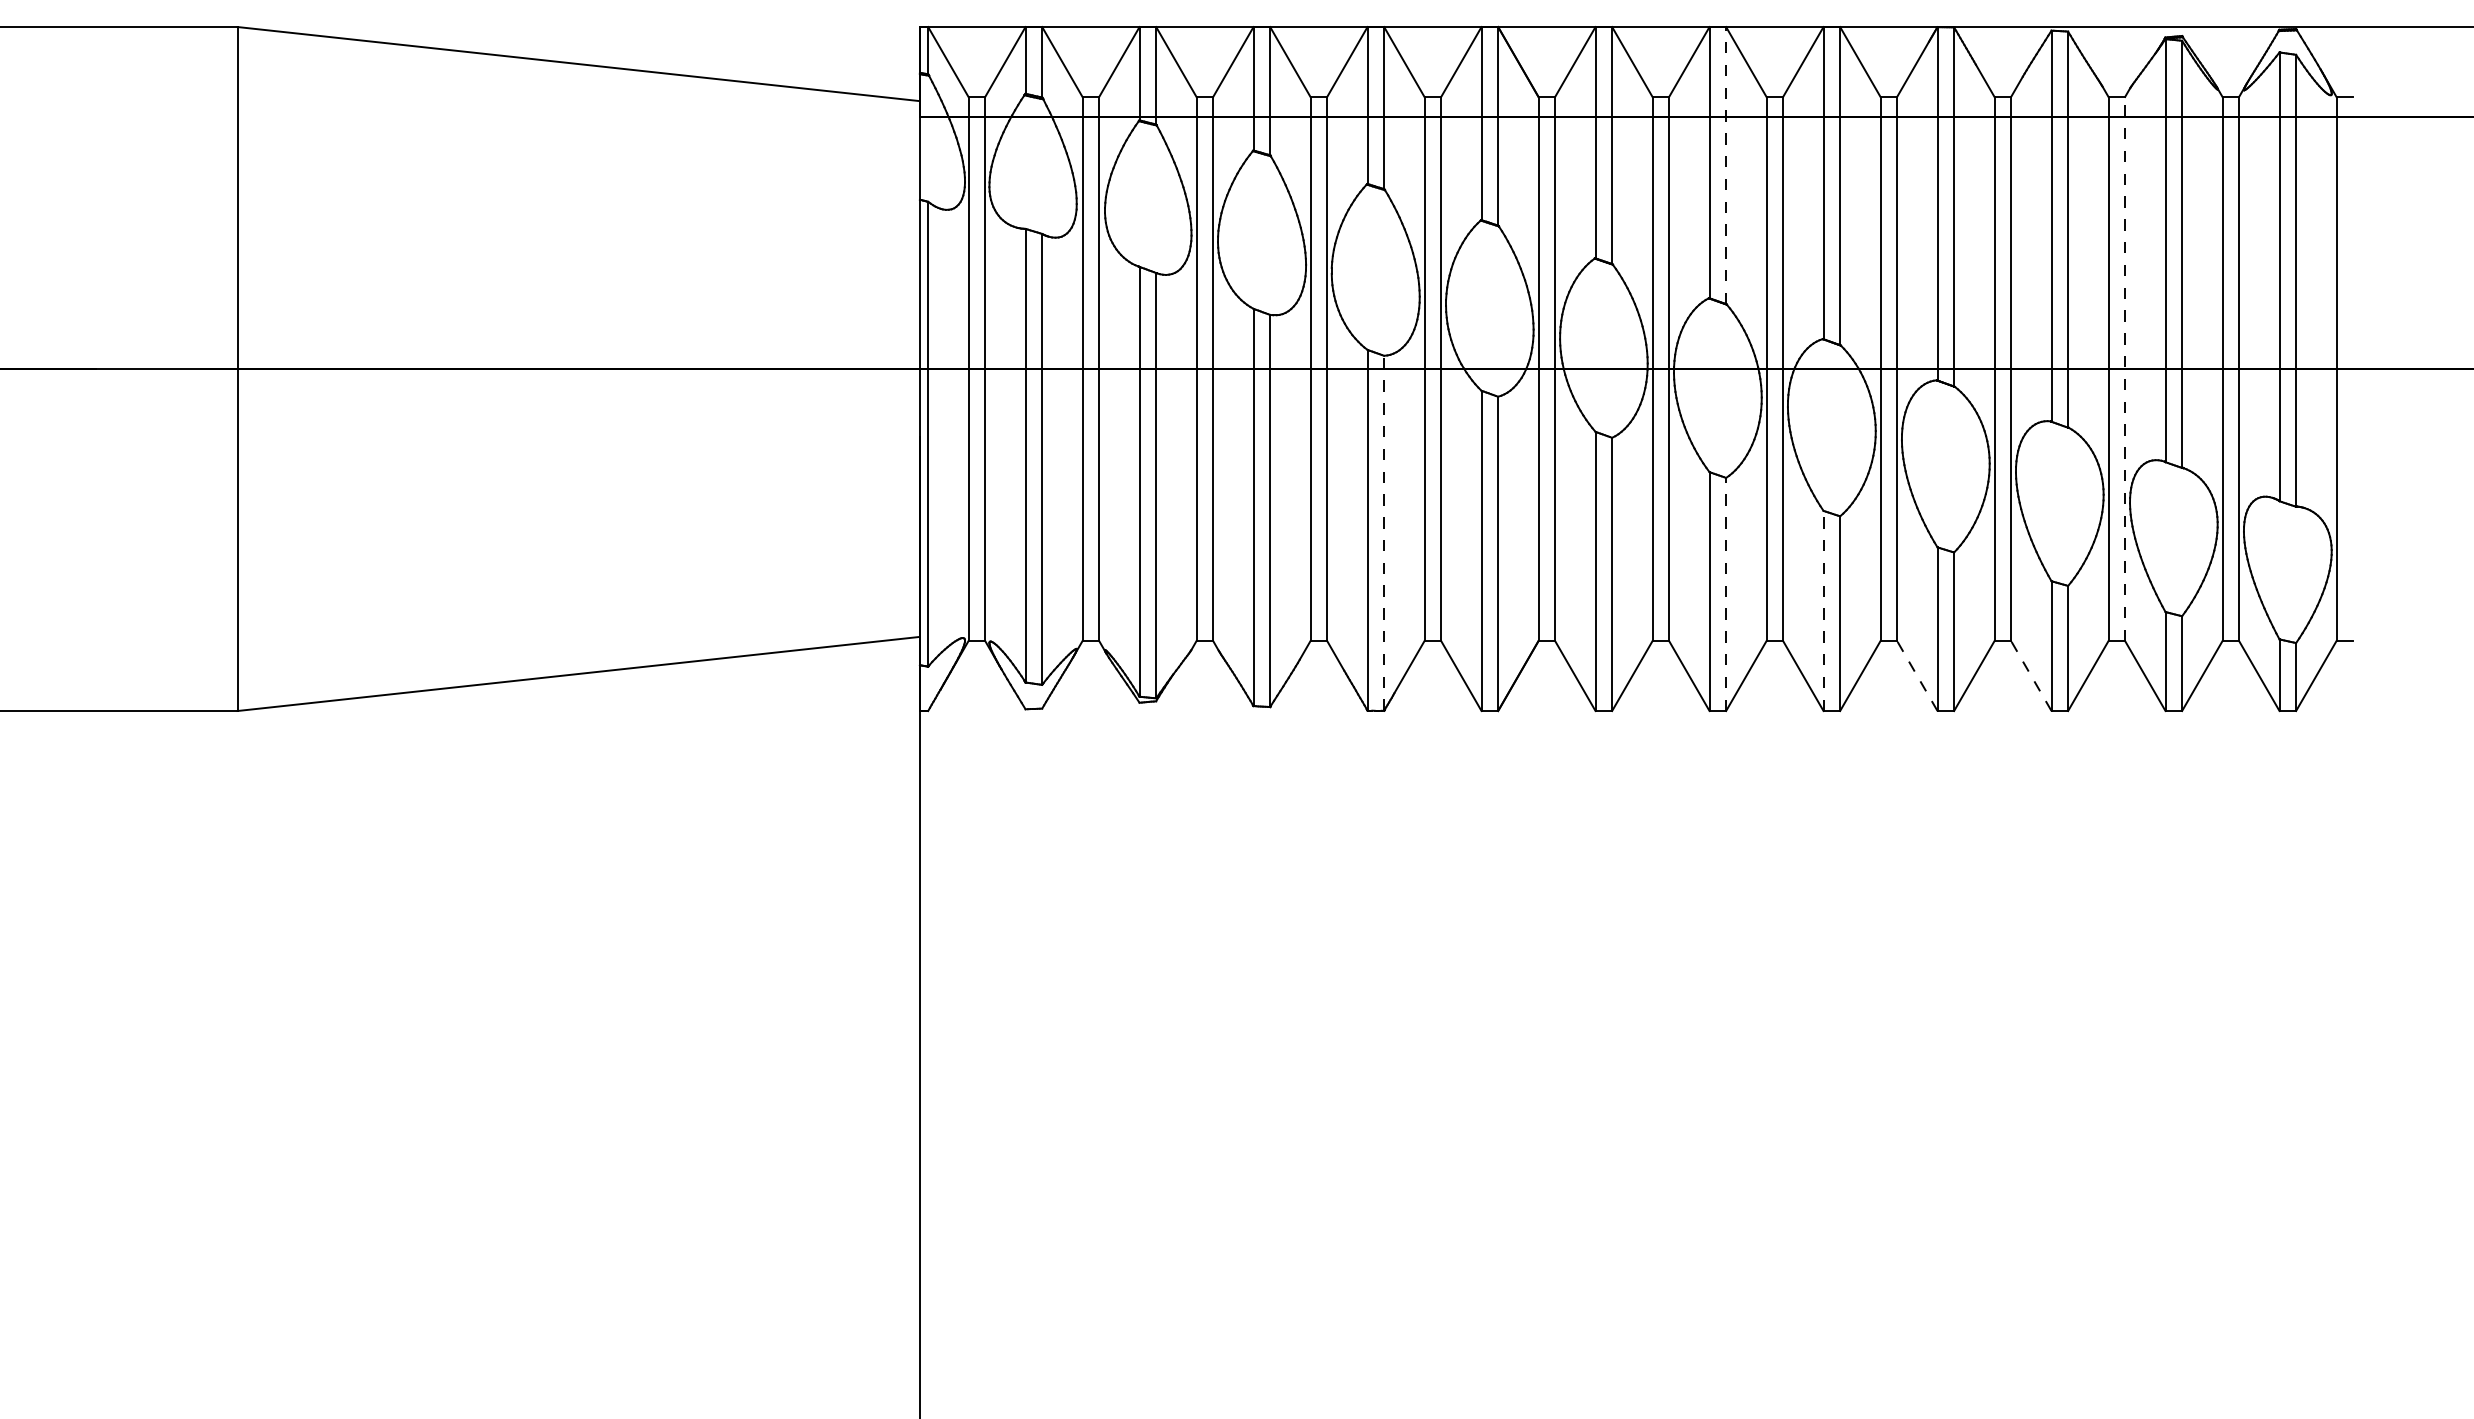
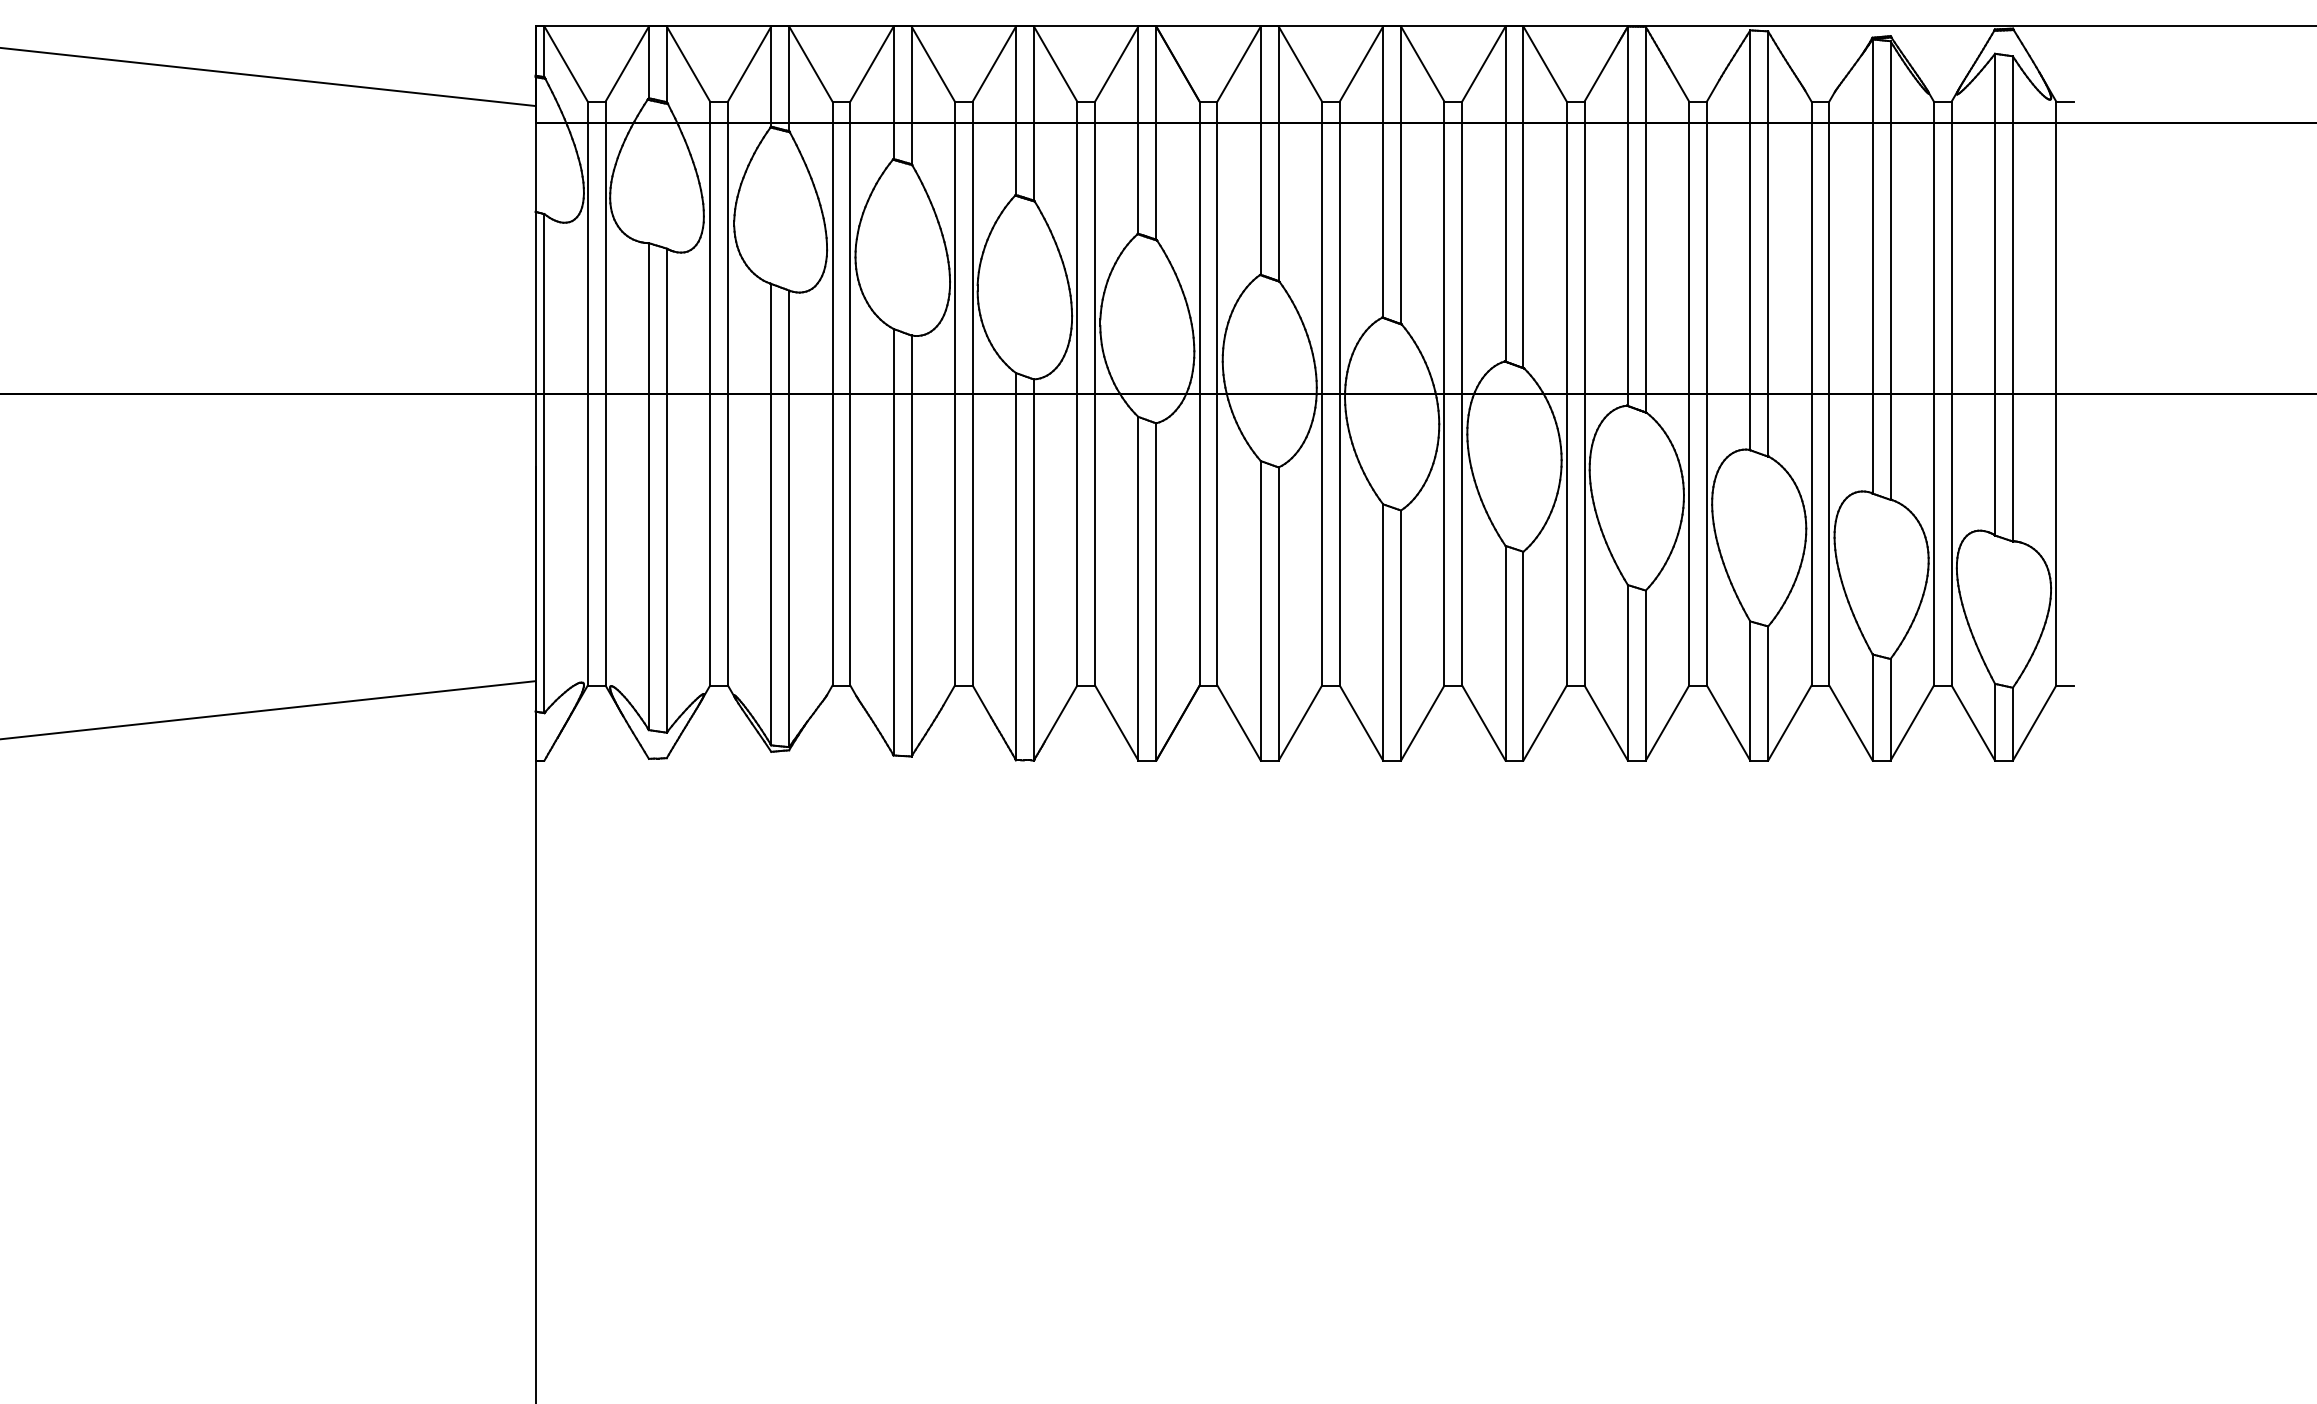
line: (1726, 165) -> (1401, 175), dashed -> solid
line: (2125, 368) -> (1829, 393), dashed -> solid
line: (1384, 533) -> (1034, 570), dashed -> solid
line: (1726, 594) -> (1401, 635), dashed -> solid
line: (1823, 610) -> (1505, 652), dashed -> solid
line: (1917, 675) -> (1606, 722), dashed -> solid
line: (2031, 675) -> (1728, 722), dashed -> solid

